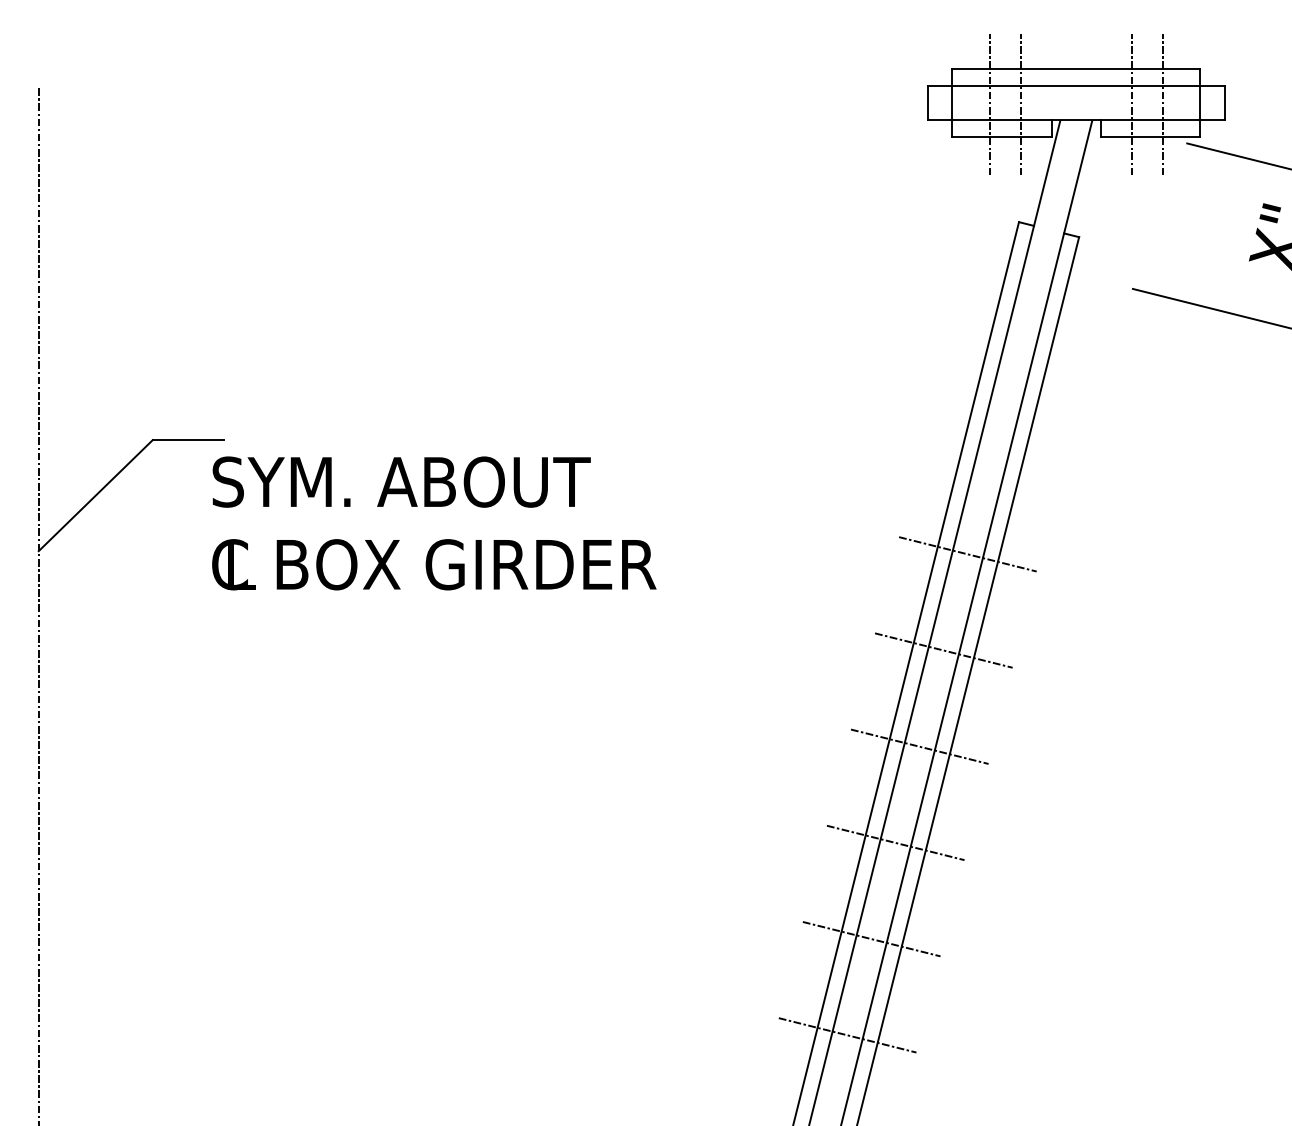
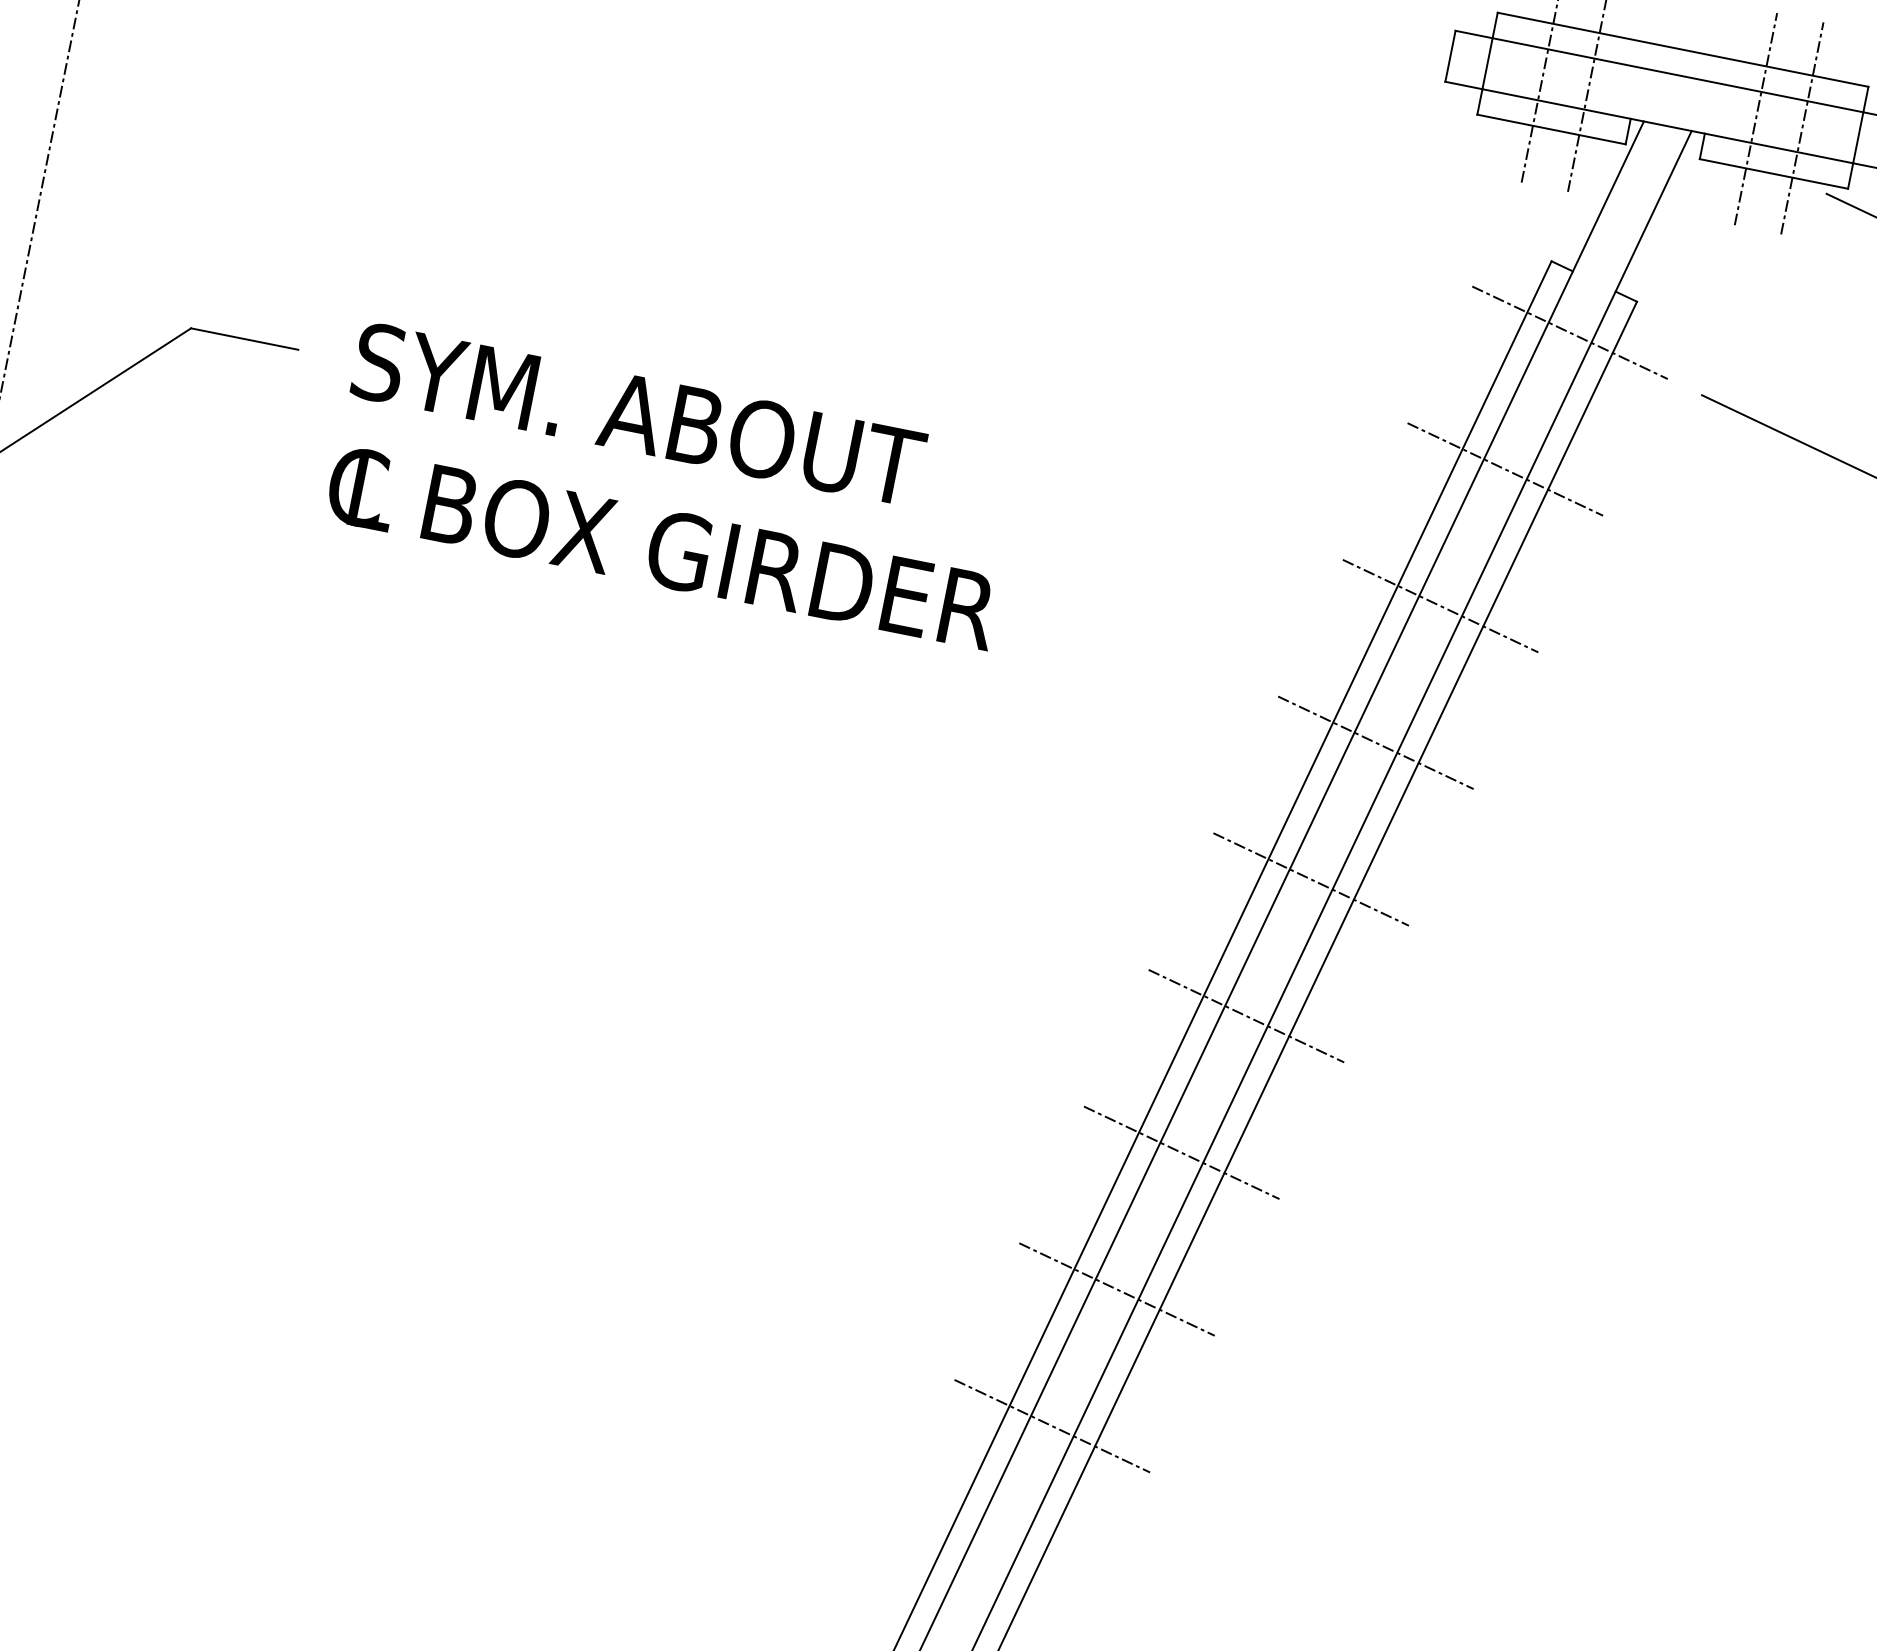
line: (1039, 265) -> (1569, 332), added
line: (1015, 361) -> (1504, 468), added
line: (991, 457) -> (1440, 605), added
text: (434, 523) -> (675, 486), moved

